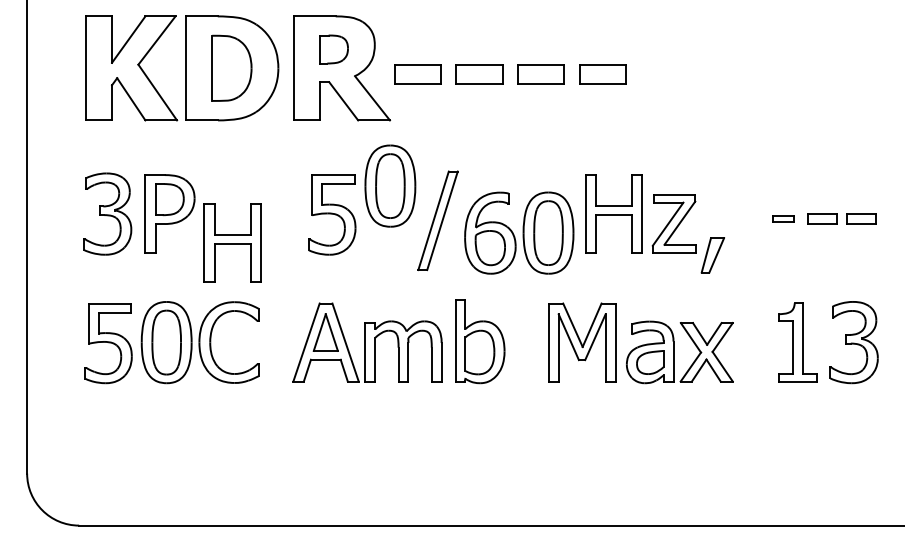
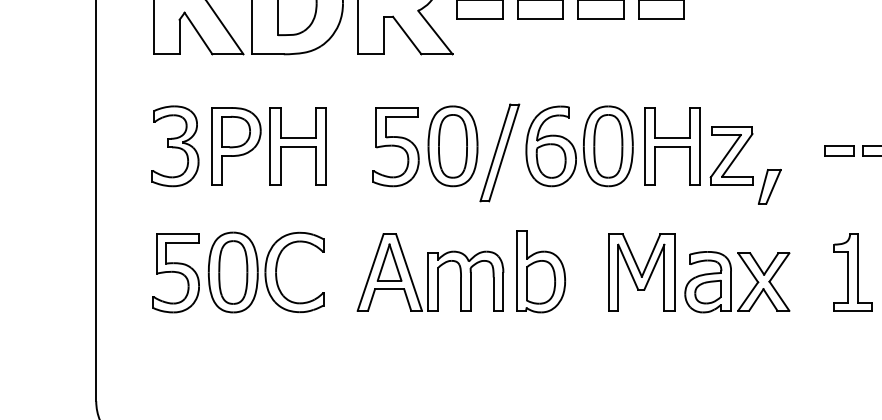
part: (390, 185) -> (453, 145), moved
part: (783, 218) -> (839, 150), size x1.43
part: (519, 232) -> (579, 145), moved
part: (232, 242) -> (297, 145), moved

